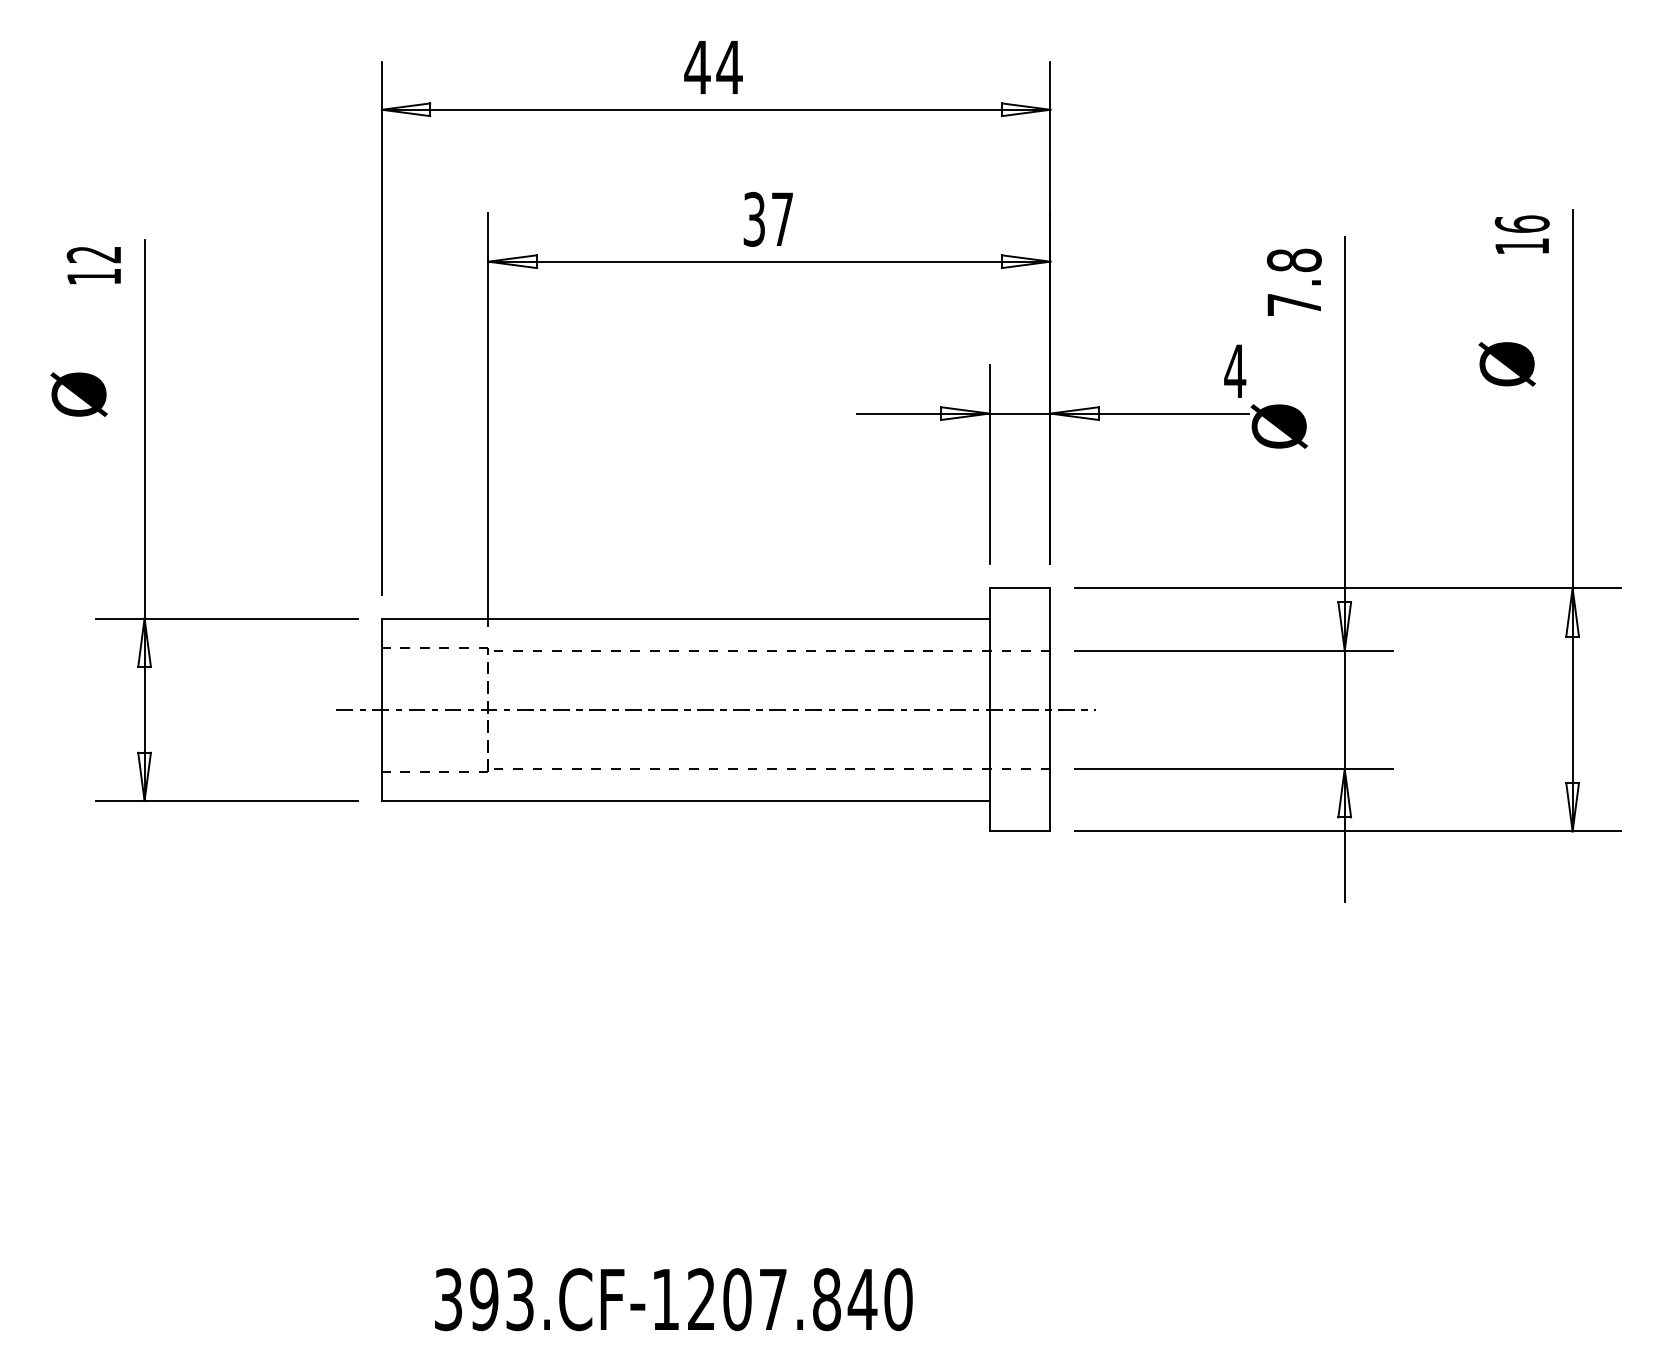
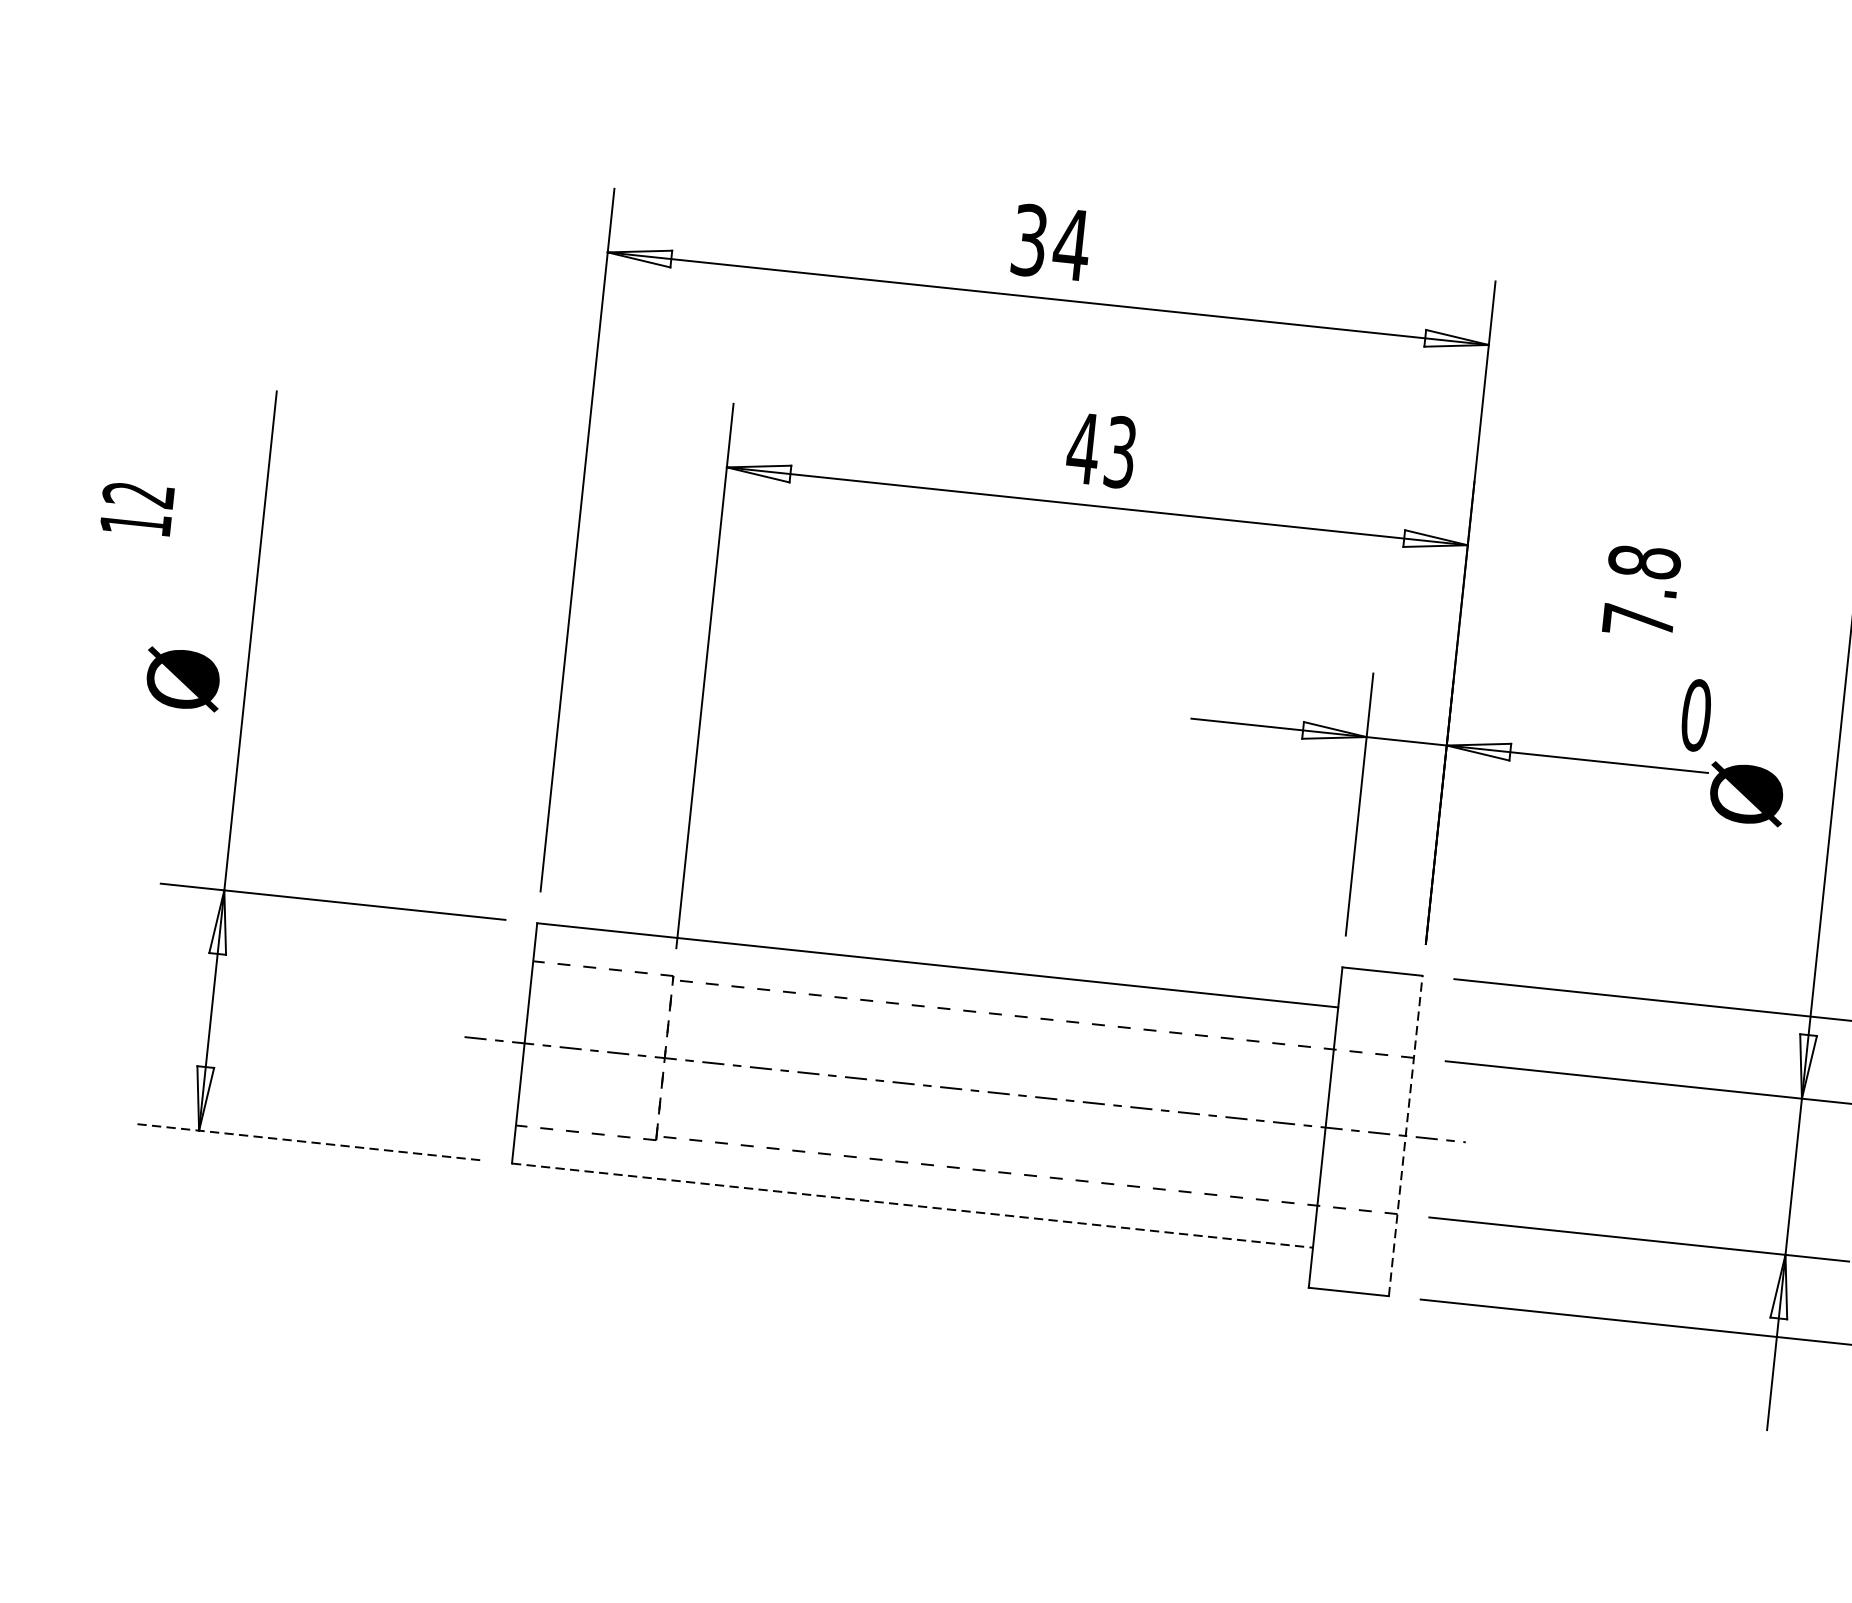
text: (697, 67) -> (1029, 240), 44 -> 34
text: (767, 218) -> (1100, 449), 37 -> 43
text: (93, 265) -> (136, 509), moved
text: (1293, 281) -> (1640, 589), moved
text: (1235, 370) -> (1696, 714), 4 -> 0
text: (78, 394) -> (182, 679), moved
line: (1050, 709) -> (1405, 1135), solid -> dashed
line: (227, 801) -> (308, 1142), solid -> dashed
line: (685, 801) -> (912, 1206), solid -> dashed

